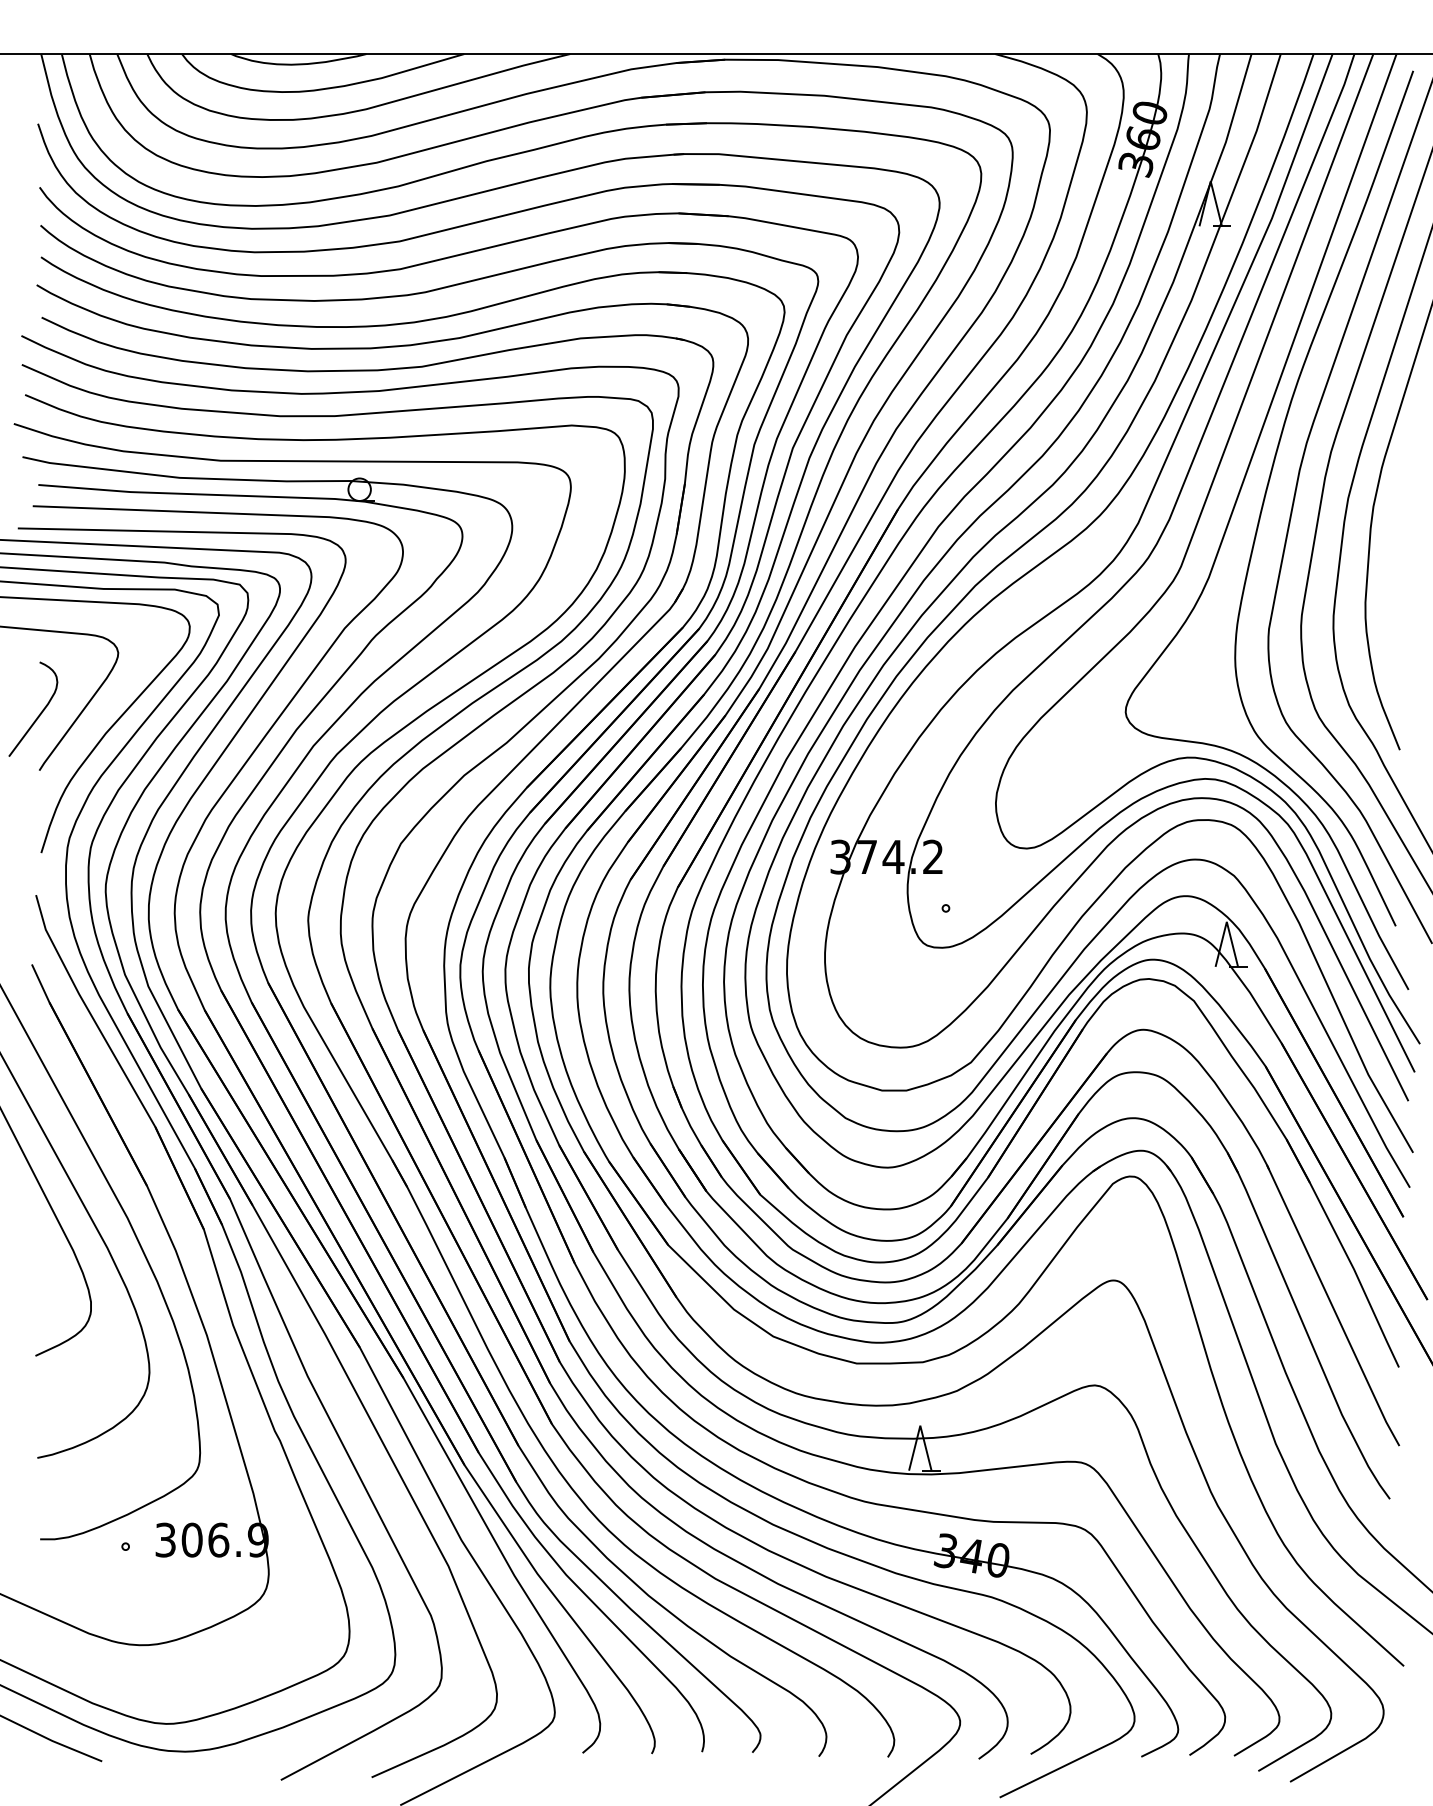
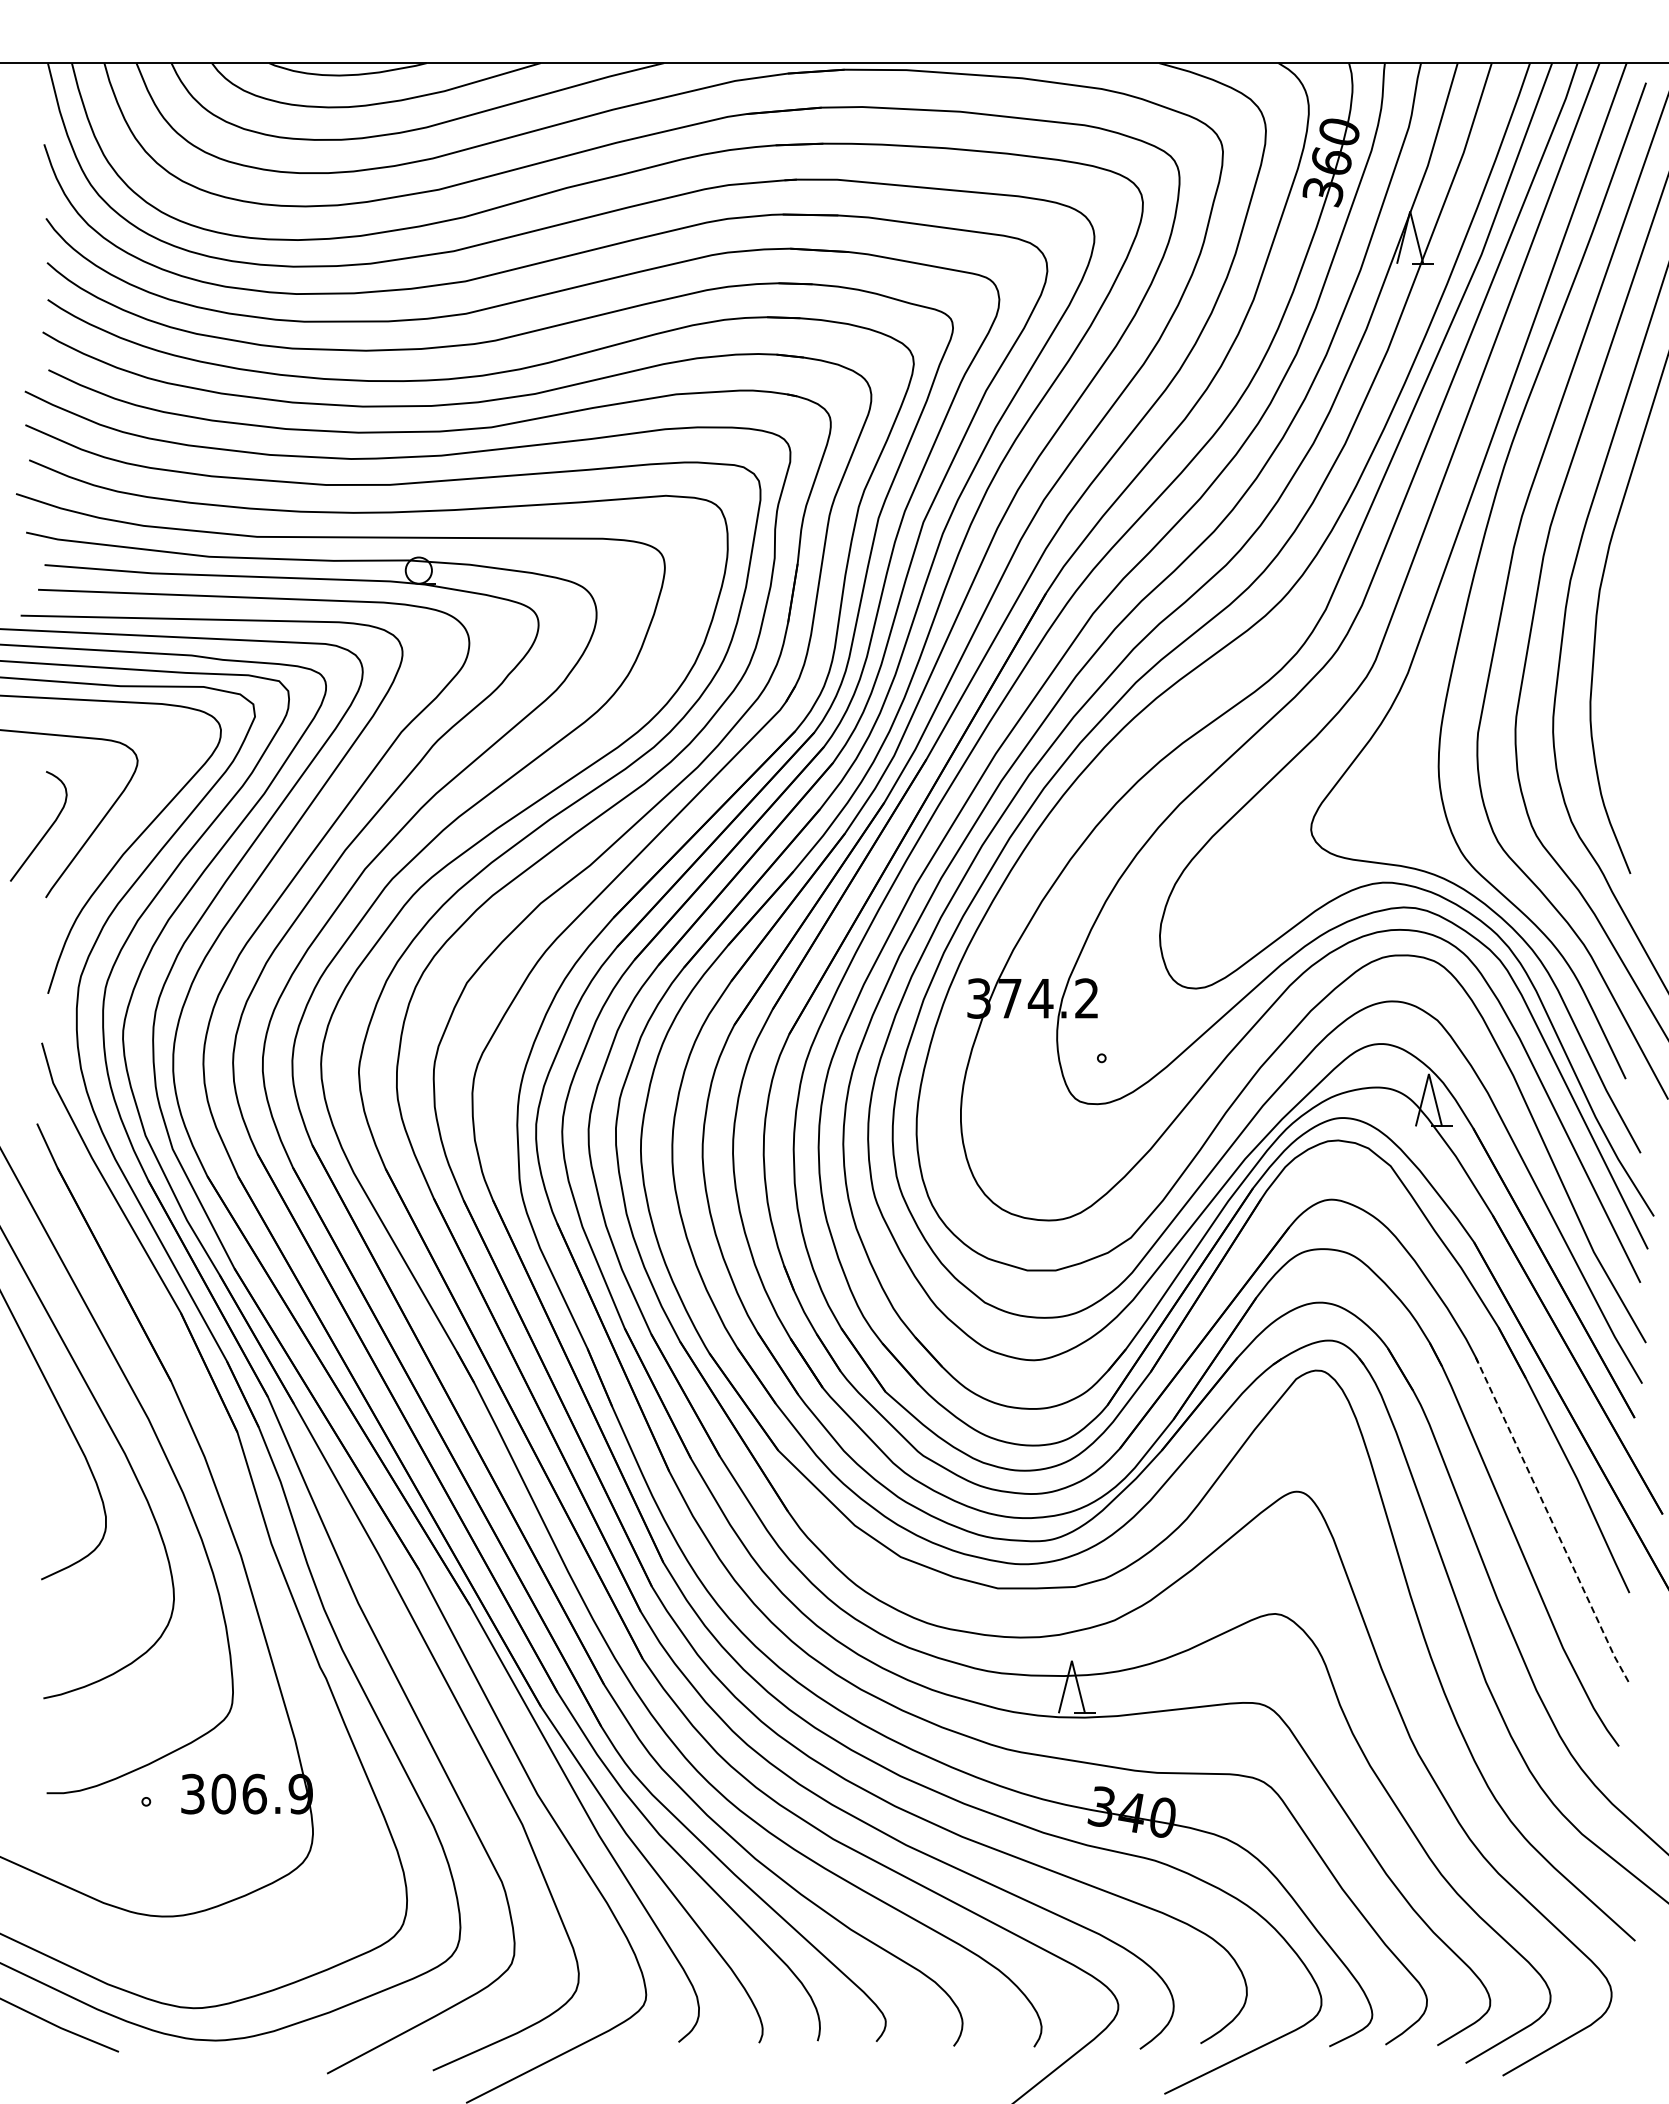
line: (1332, 1306) -> (1551, 1521), solid -> dashed

